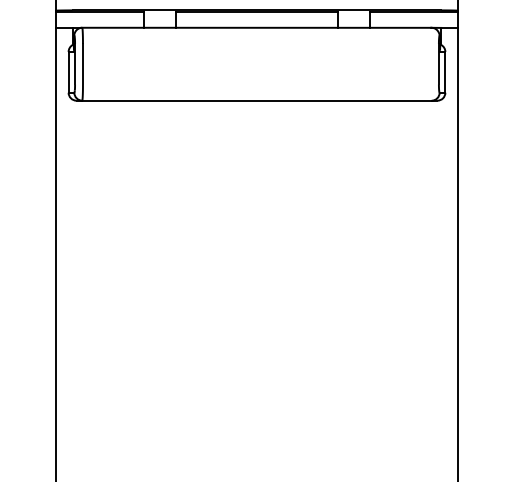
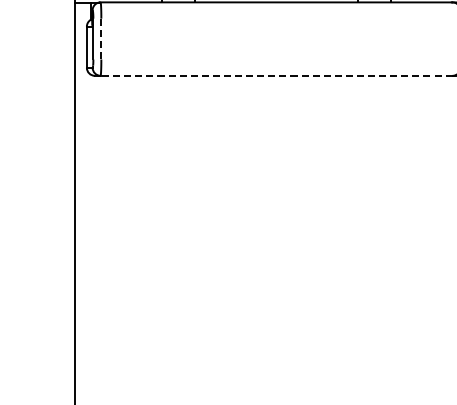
line: (82, 63) -> (100, 38), solid -> dashed
line: (257, 100) -> (277, 75), solid -> dashed

